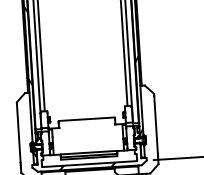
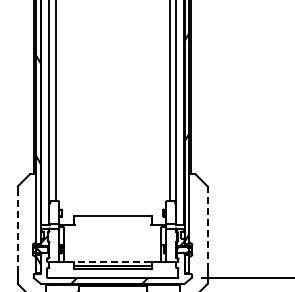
line: (155, 124) -> (207, 229), solid -> dashed
line: (18, 134) -> (17, 230), solid -> dashed
line: (88, 152) -> (112, 261), solid -> dashed

